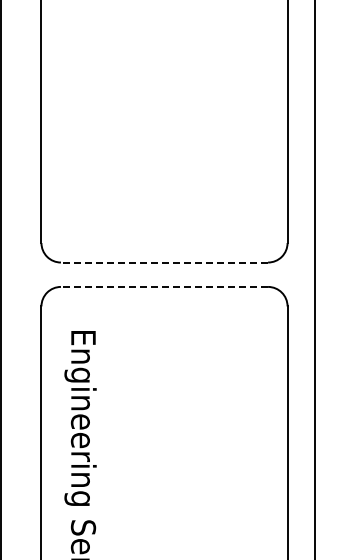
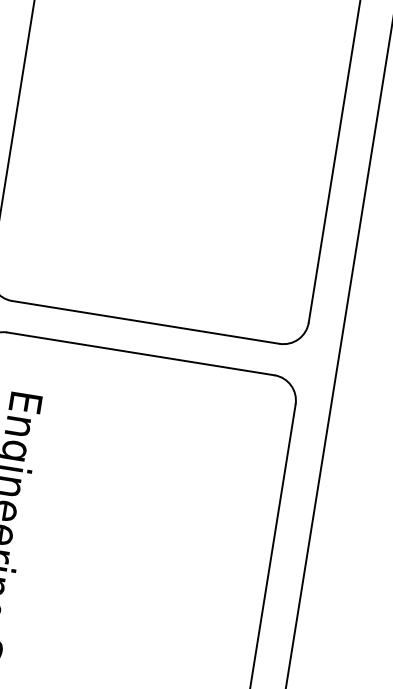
line: (164, 262) -> (145, 322), dashed -> solid
line: (164, 286) -> (140, 353), dashed -> solid

